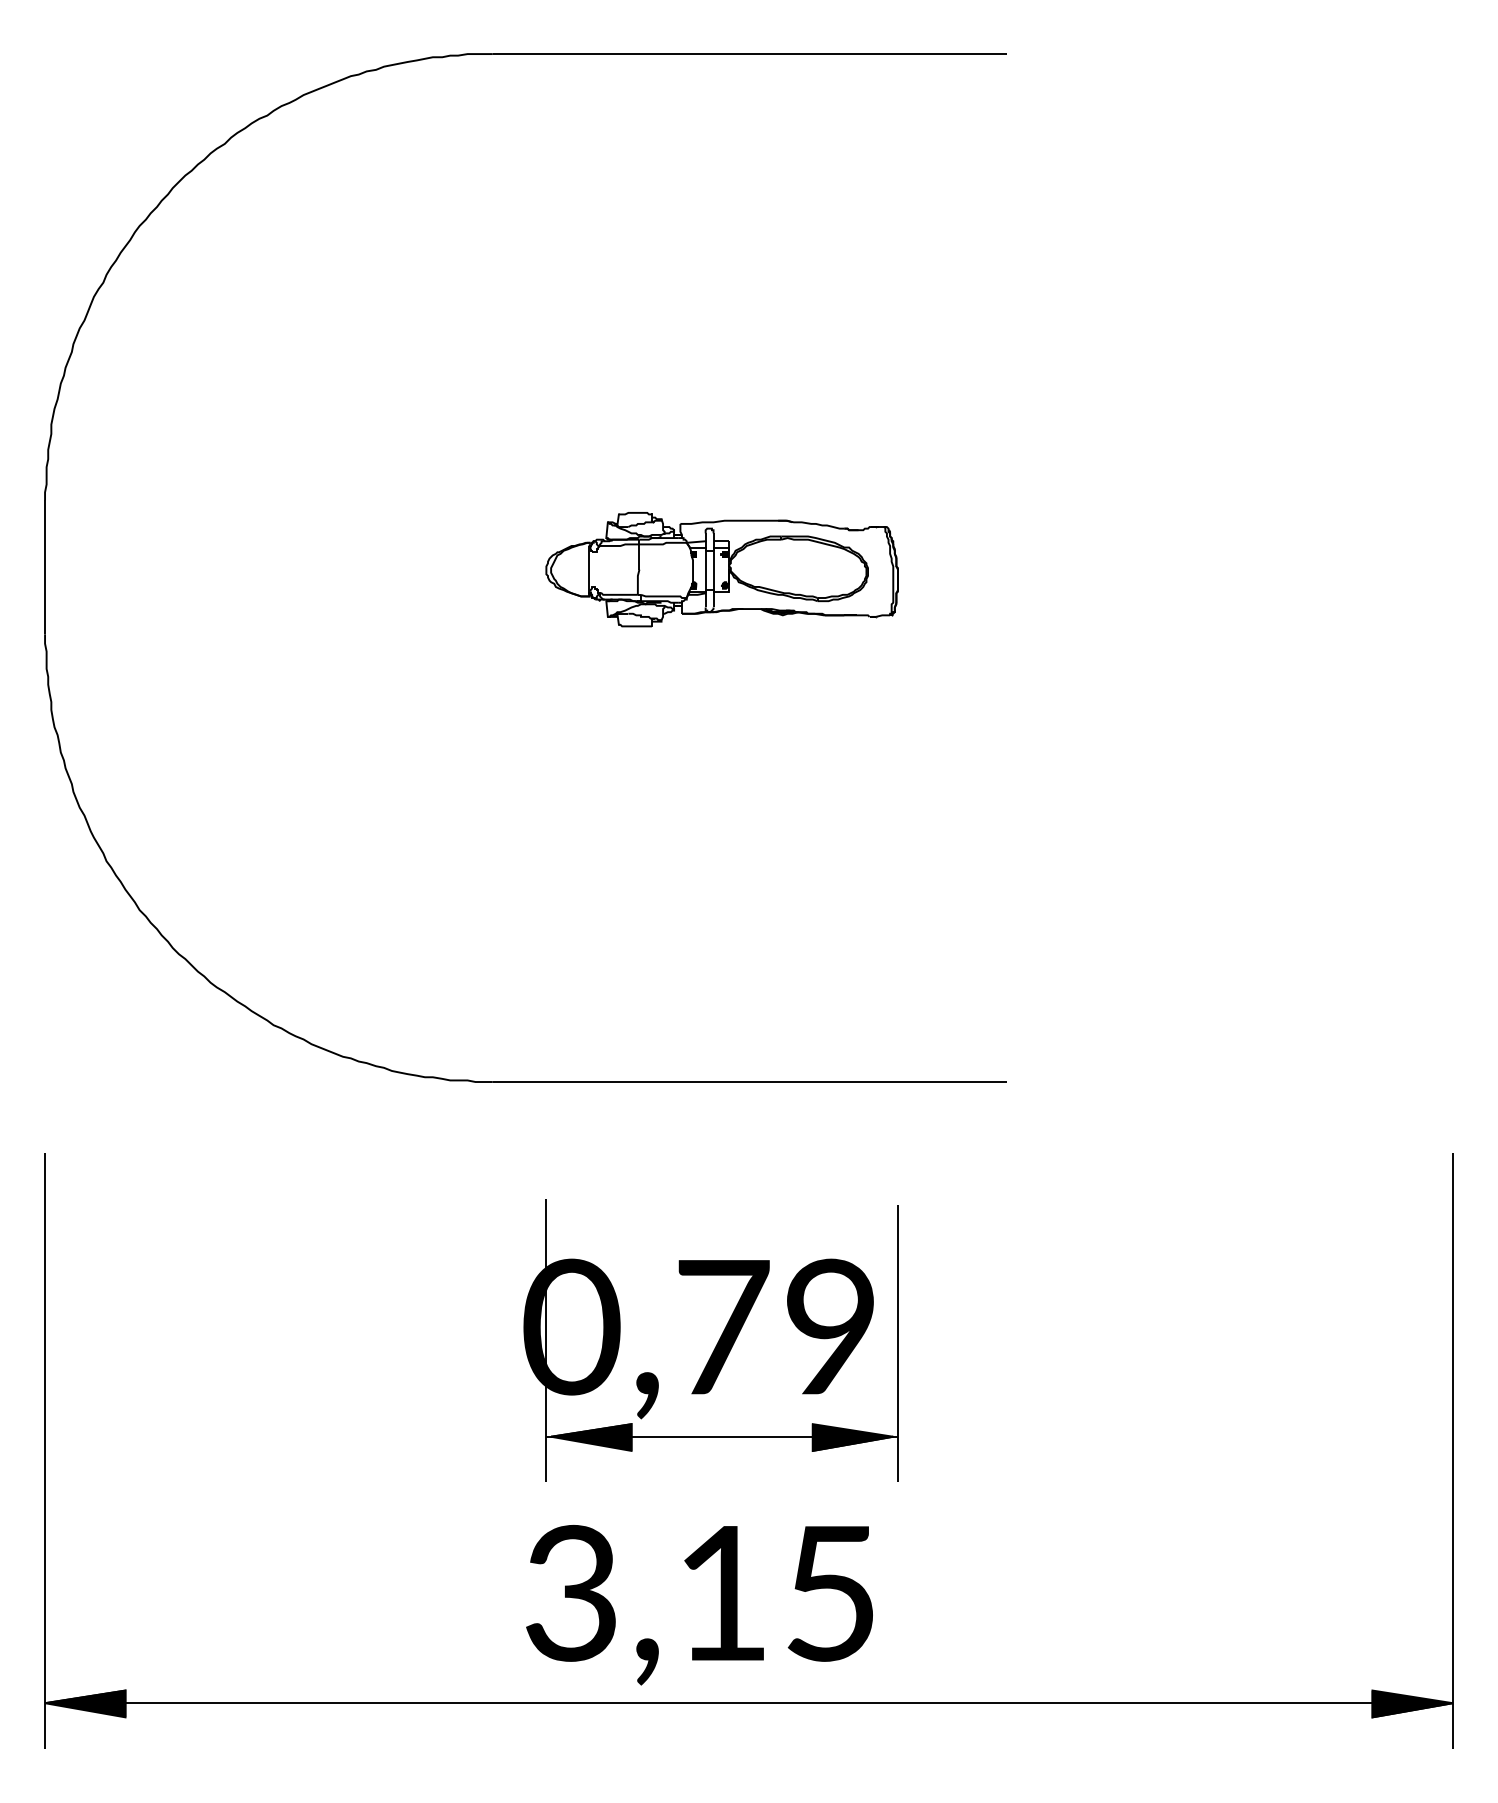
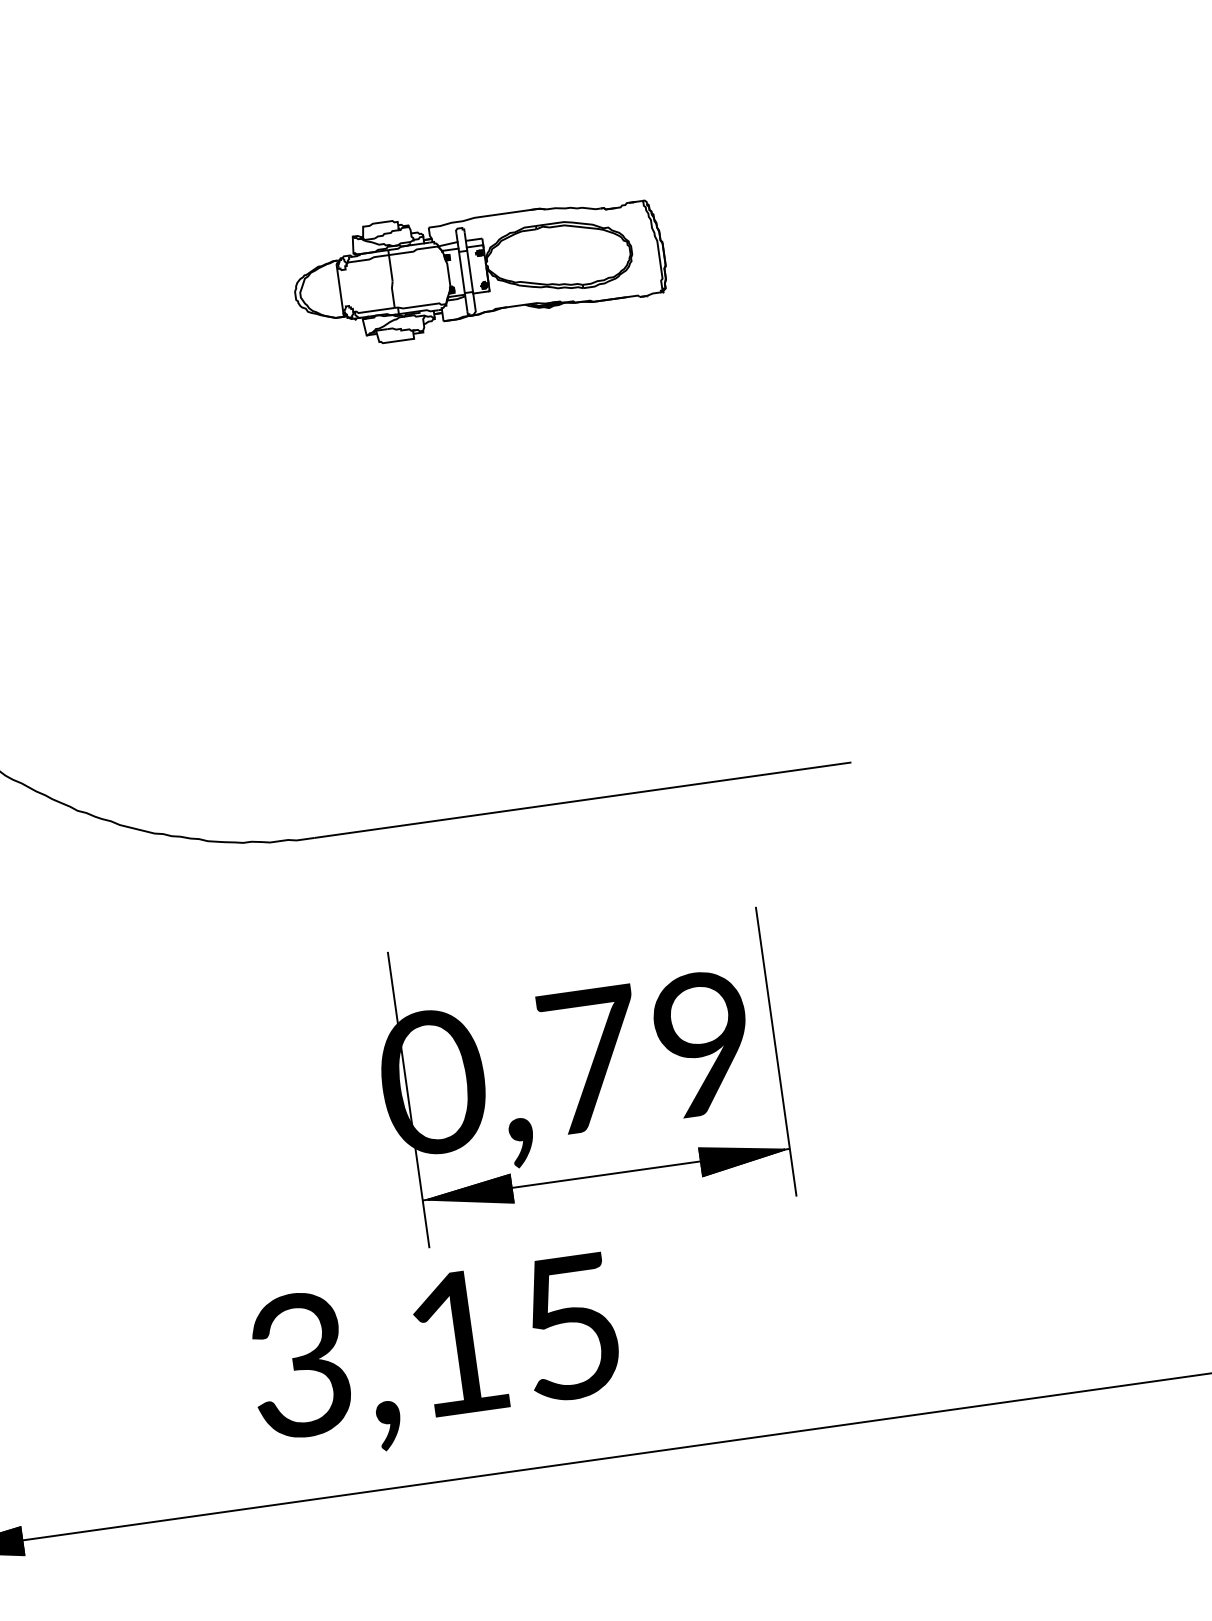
text: (699, 1605) -> (435, 1359), moved

